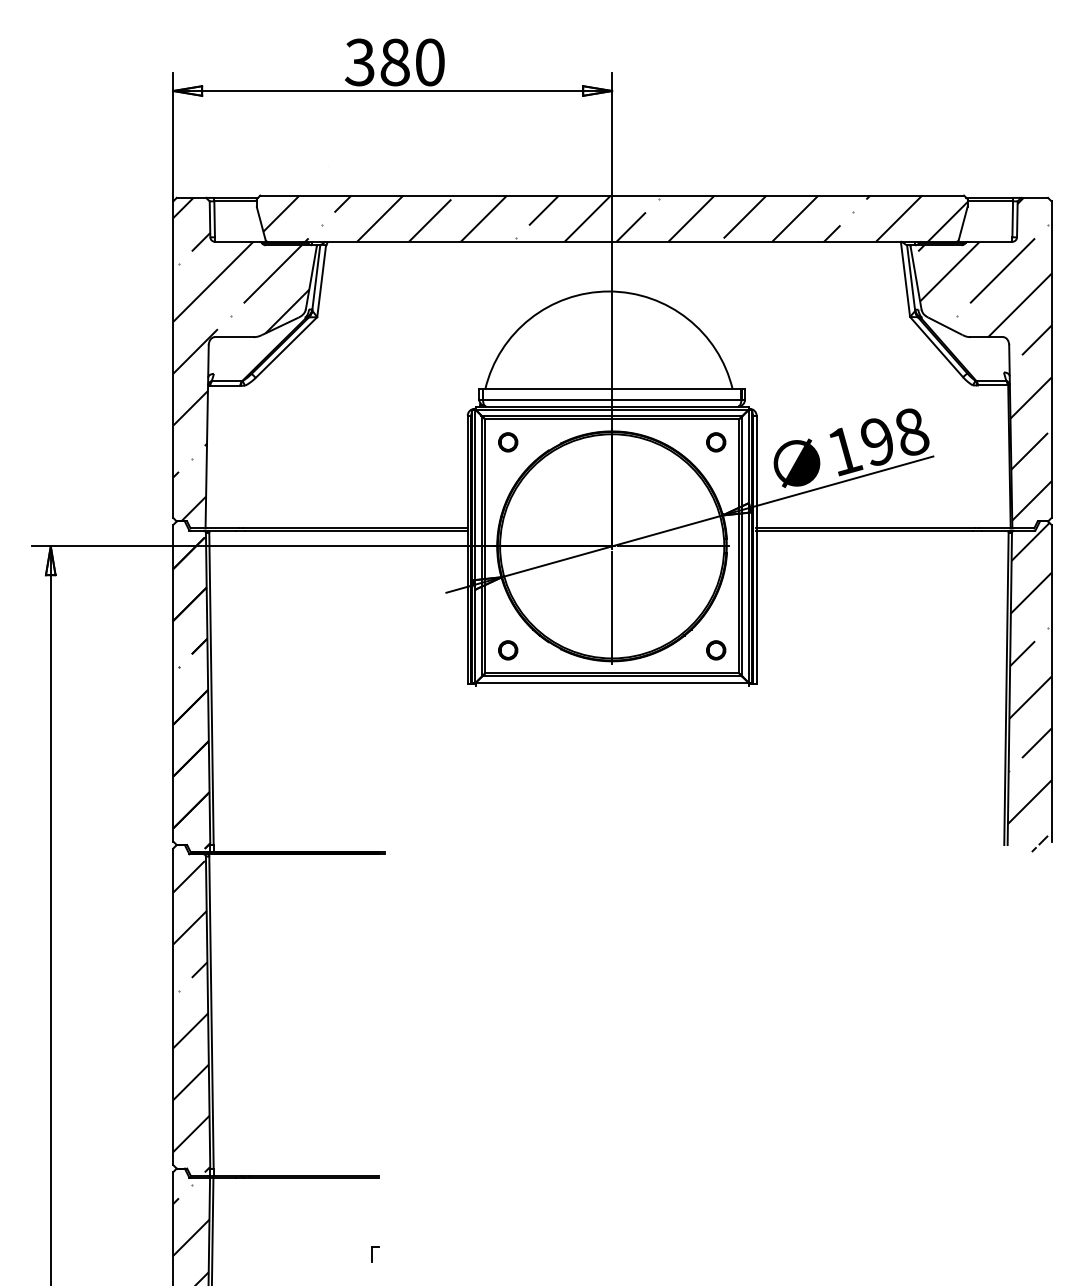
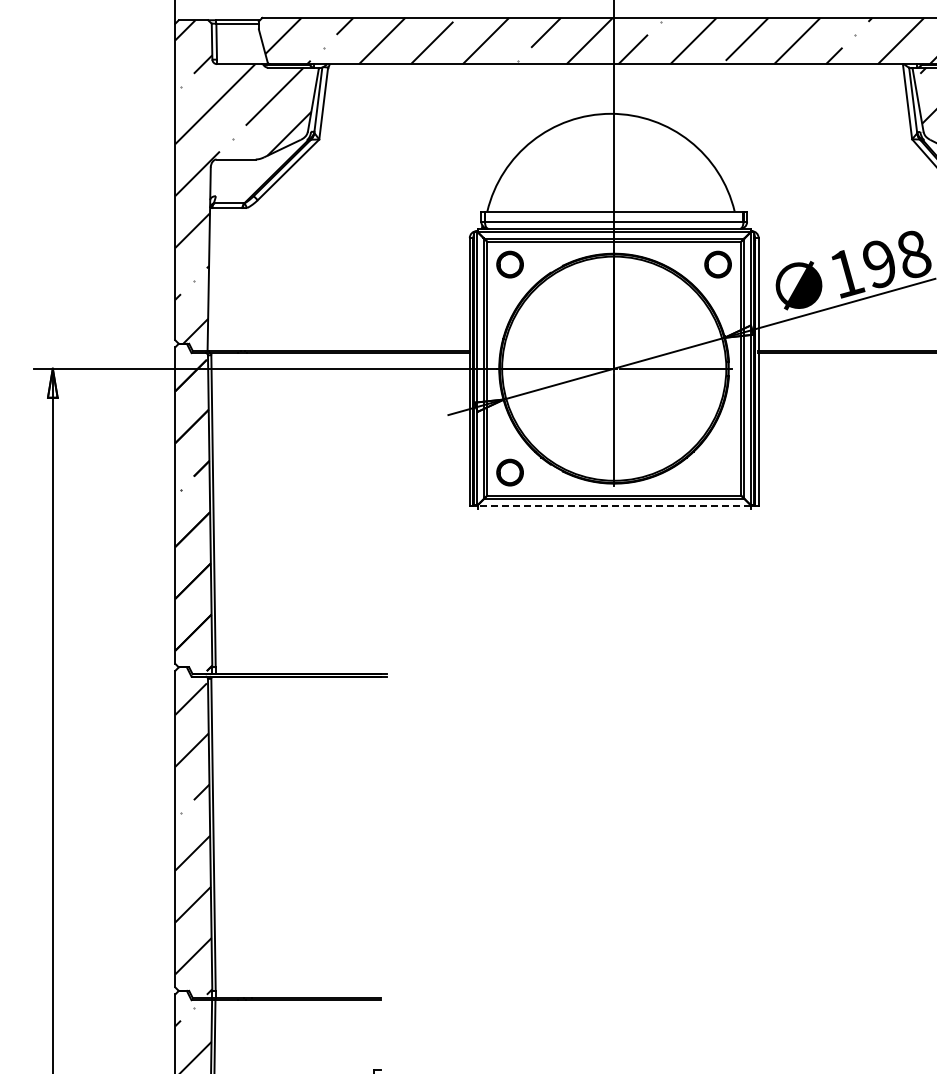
part: (508, 442) -> (510, 264), size x1.4
part: (716, 442) -> (718, 264), size x1.4
part: (508, 650) -> (510, 472), size x1.4
part: (716, 650) -> (718, 472), removed
line: (612, 683) -> (614, 505), solid -> dashed

